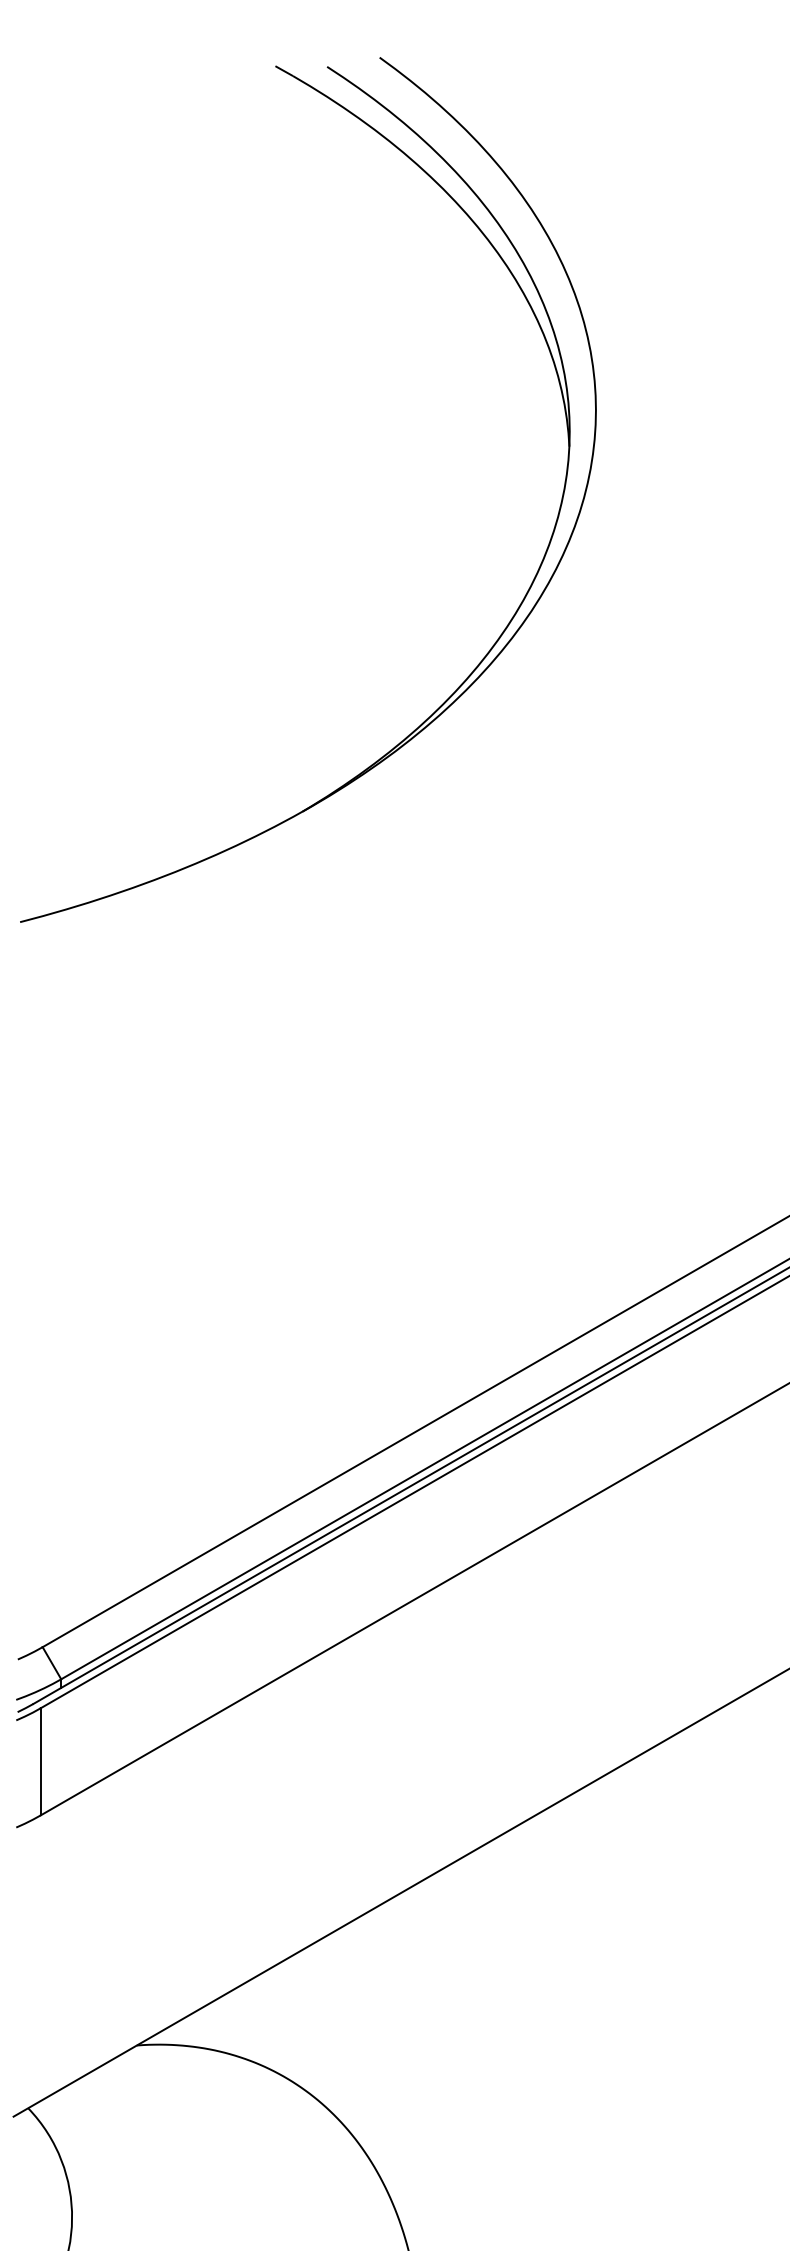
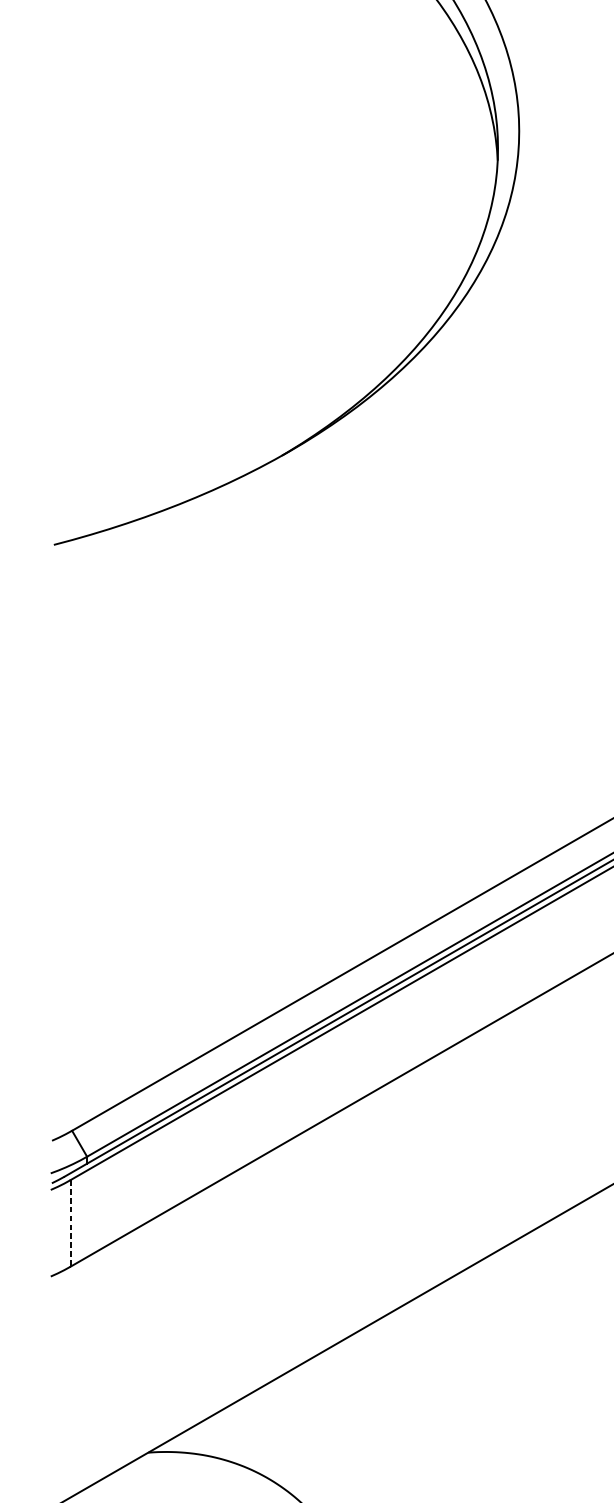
line: (40, 1761) -> (70, 1223), solid -> dashed

